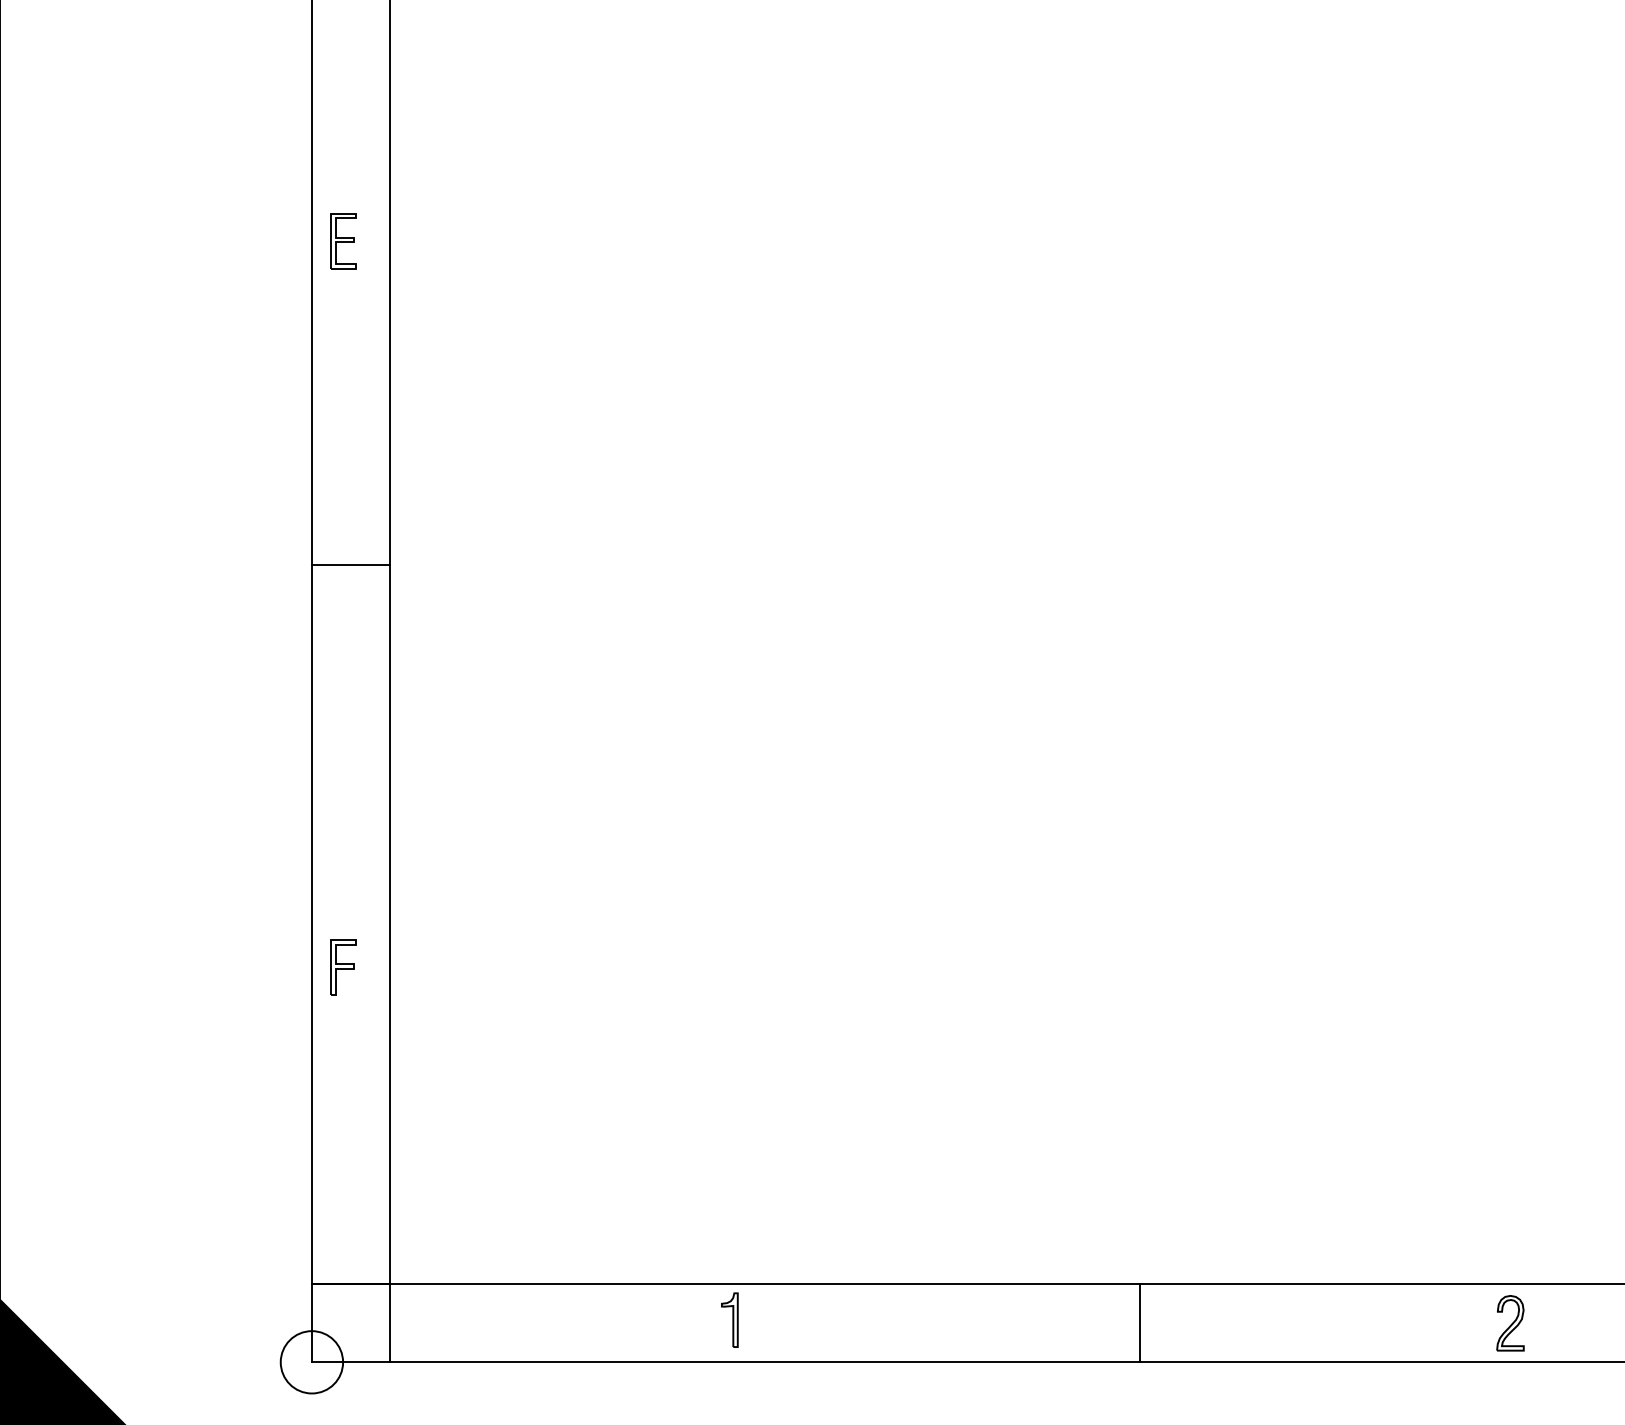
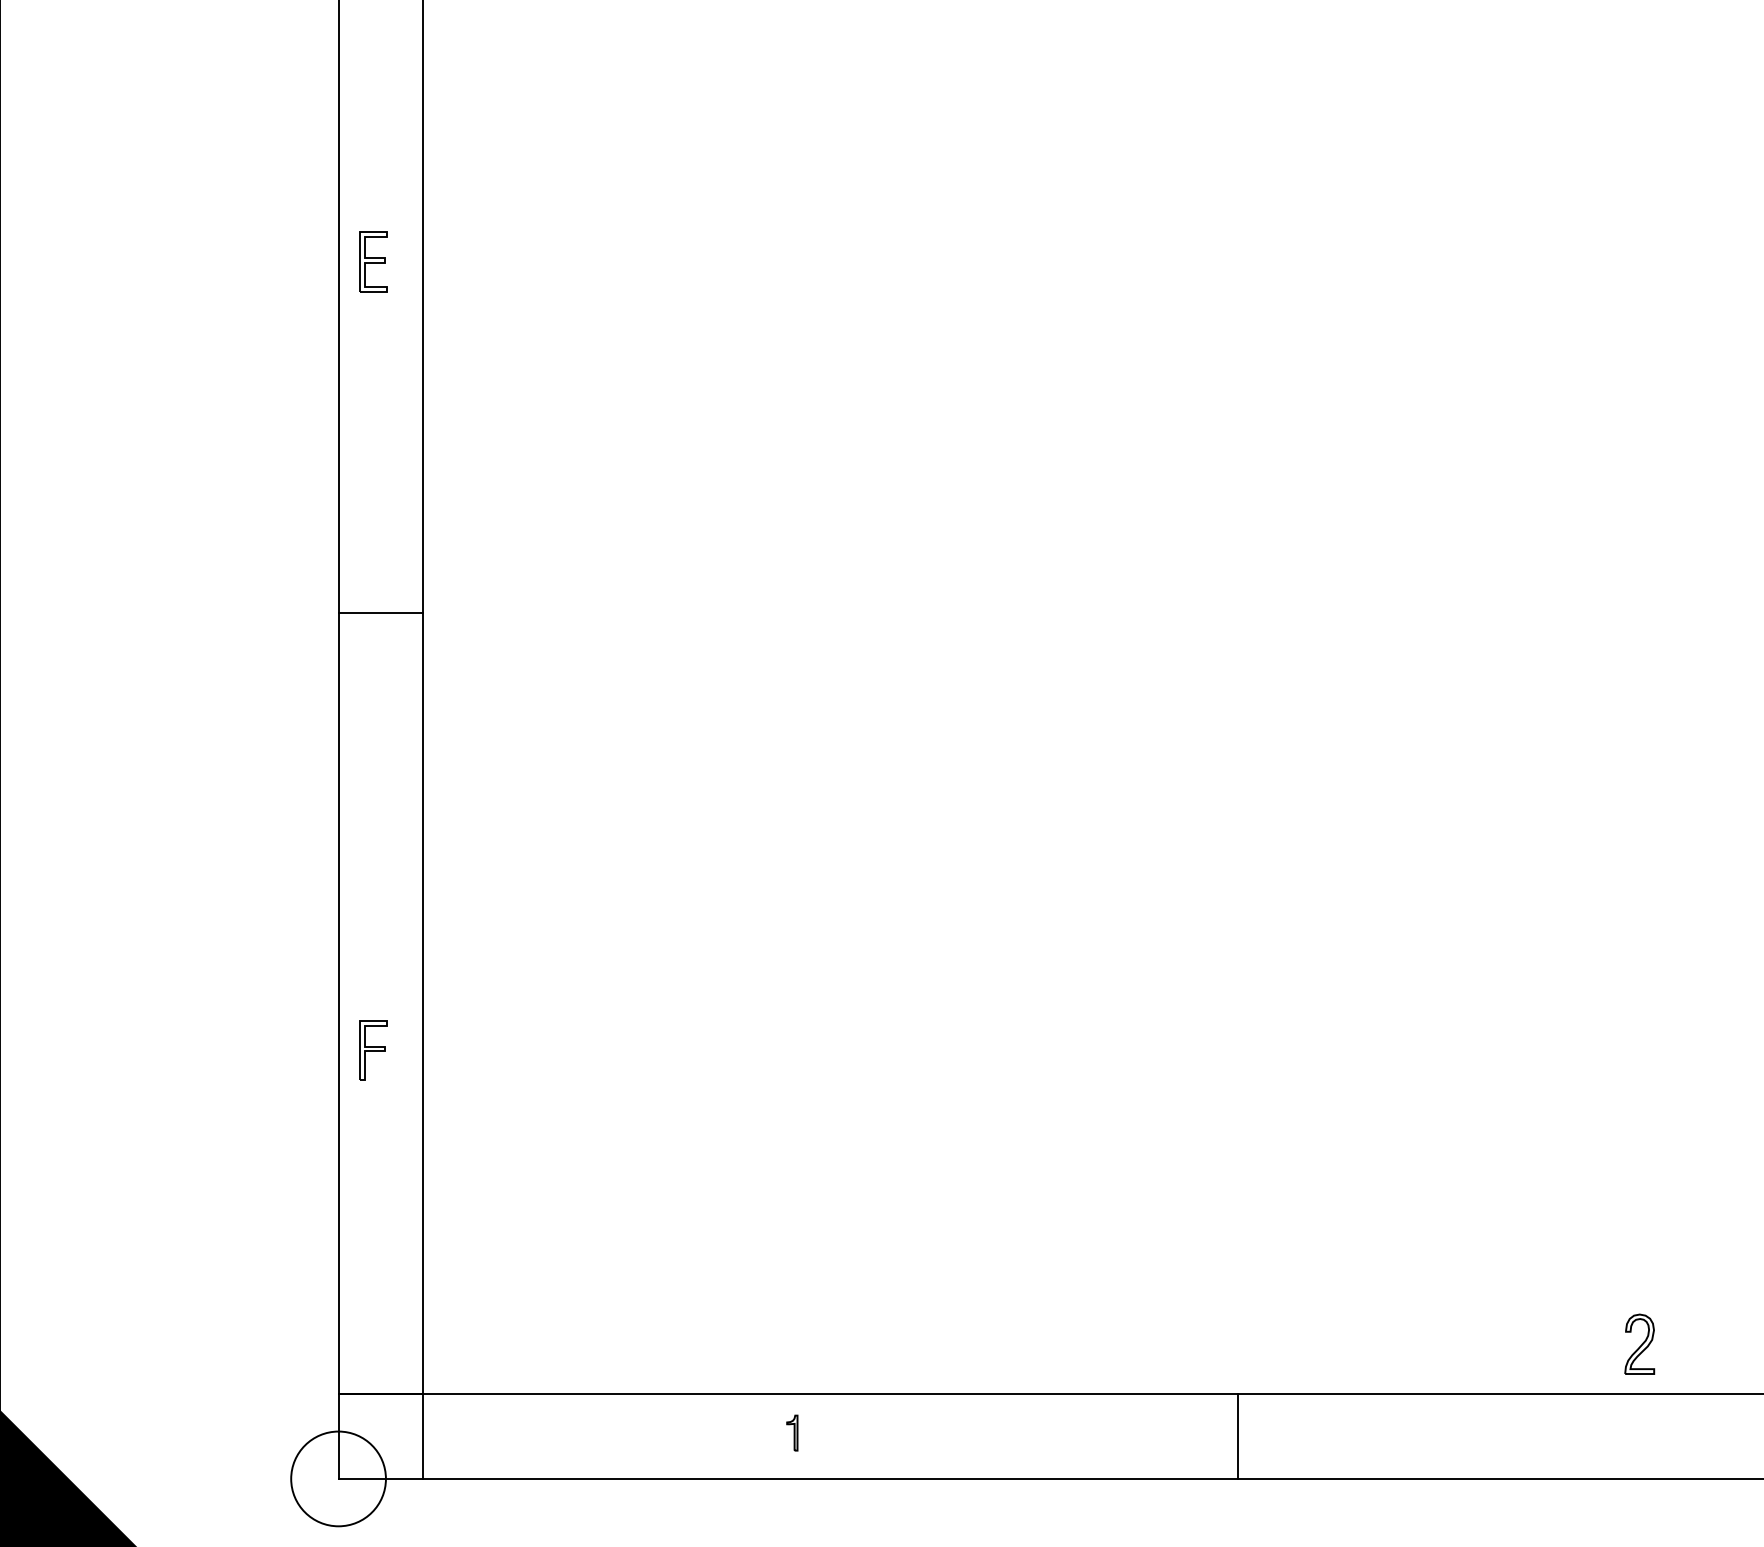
part: (729, 1319) -> (791, 1432), size x0.6
part: (1510, 1323) -> (1639, 1344), moved
circle: (311, 1362) -> (338, 1479), size x1.4

